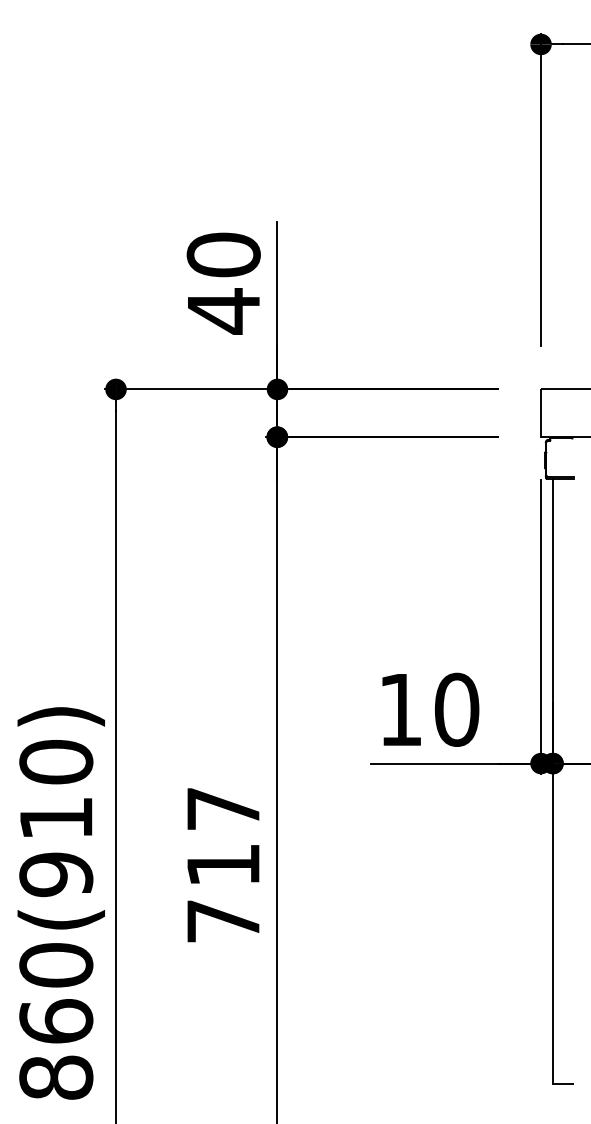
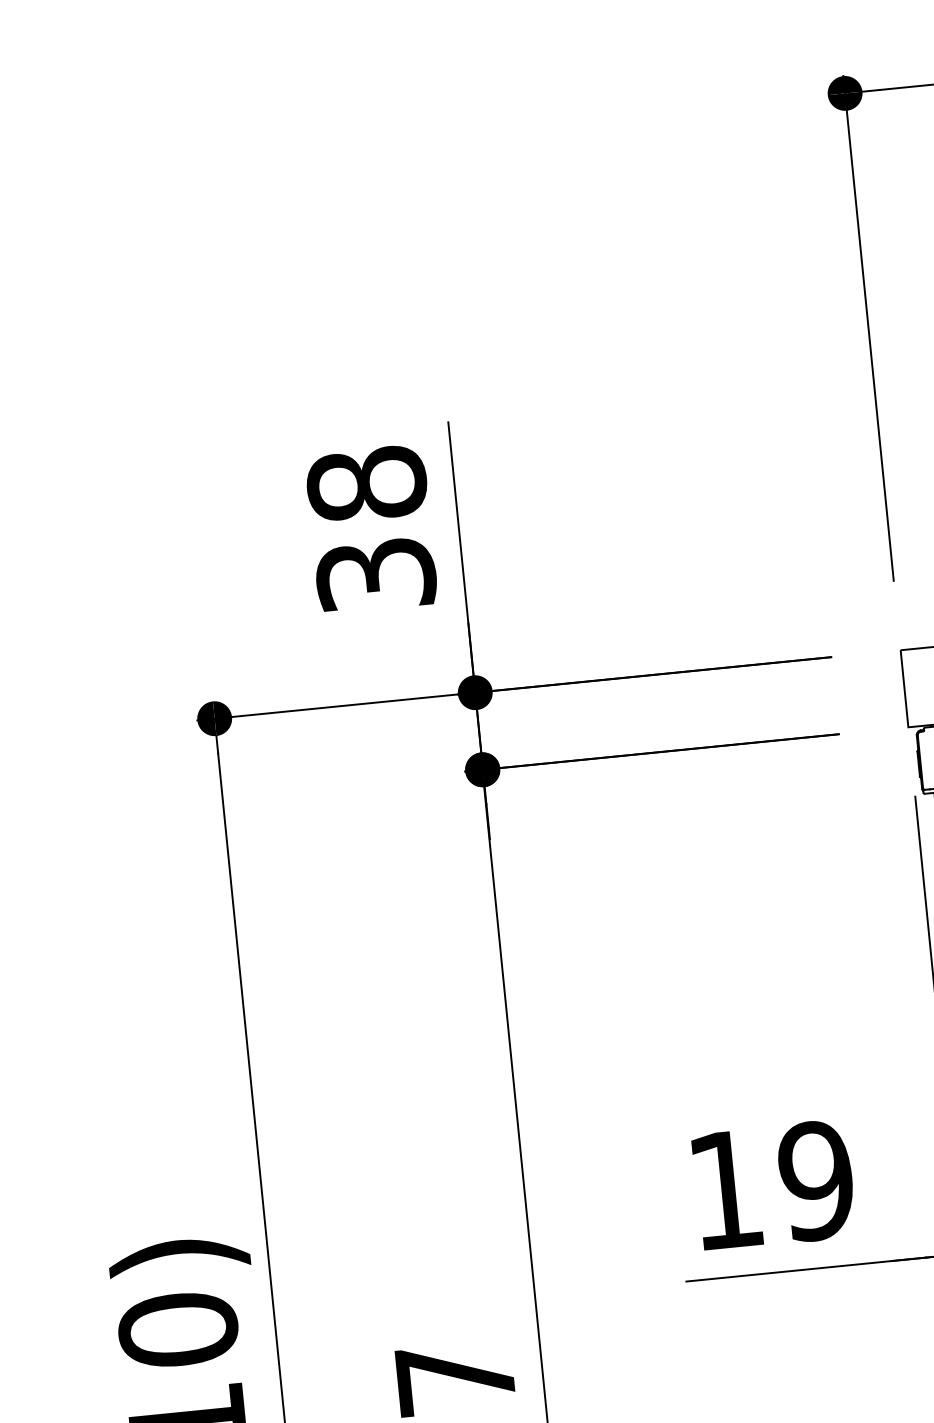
text: (223, 283) -> (371, 530), 40 -> 38
text: (456, 709) -> (815, 1180), 10 -> 19

